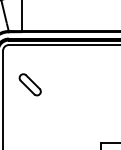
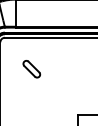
part: (29, 85) -> (31, 69), moved

